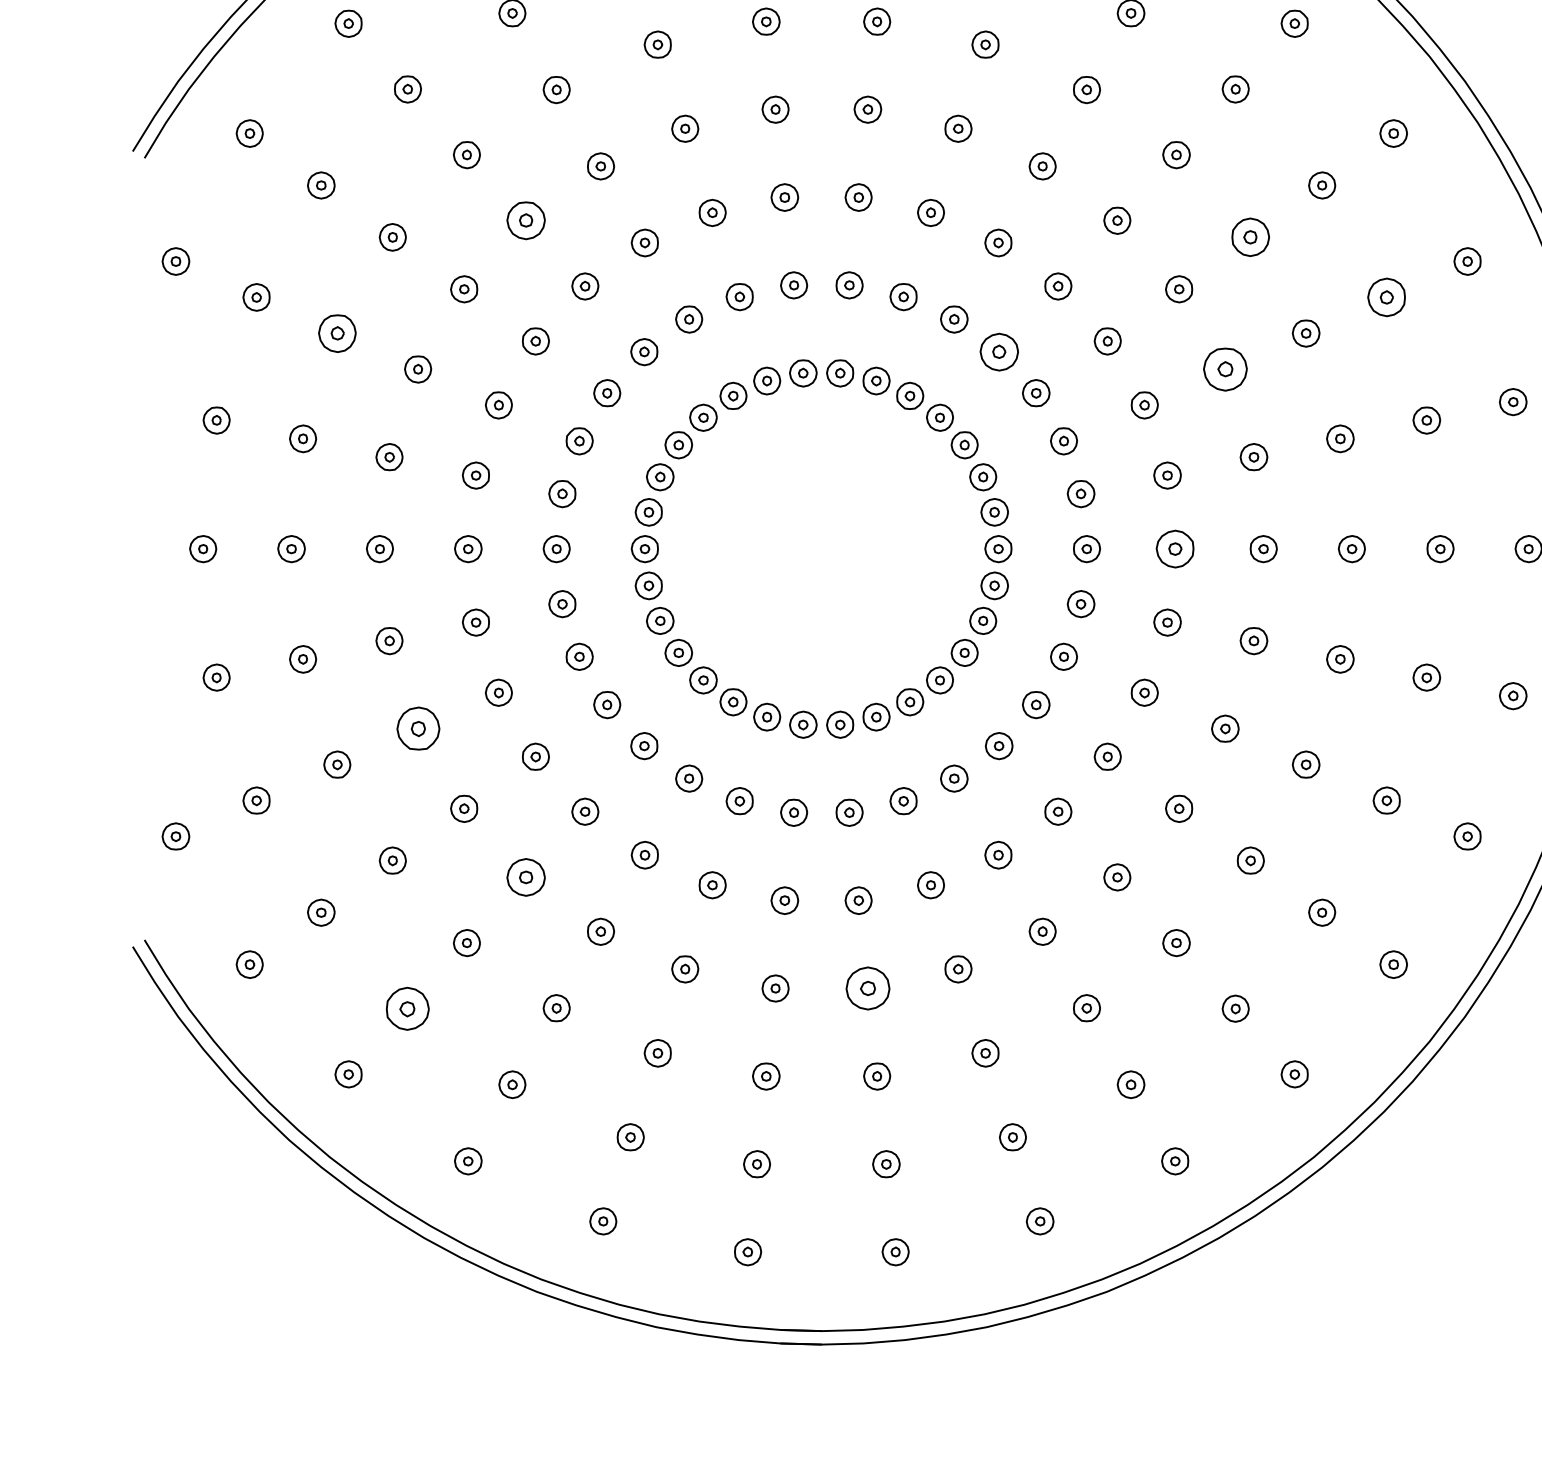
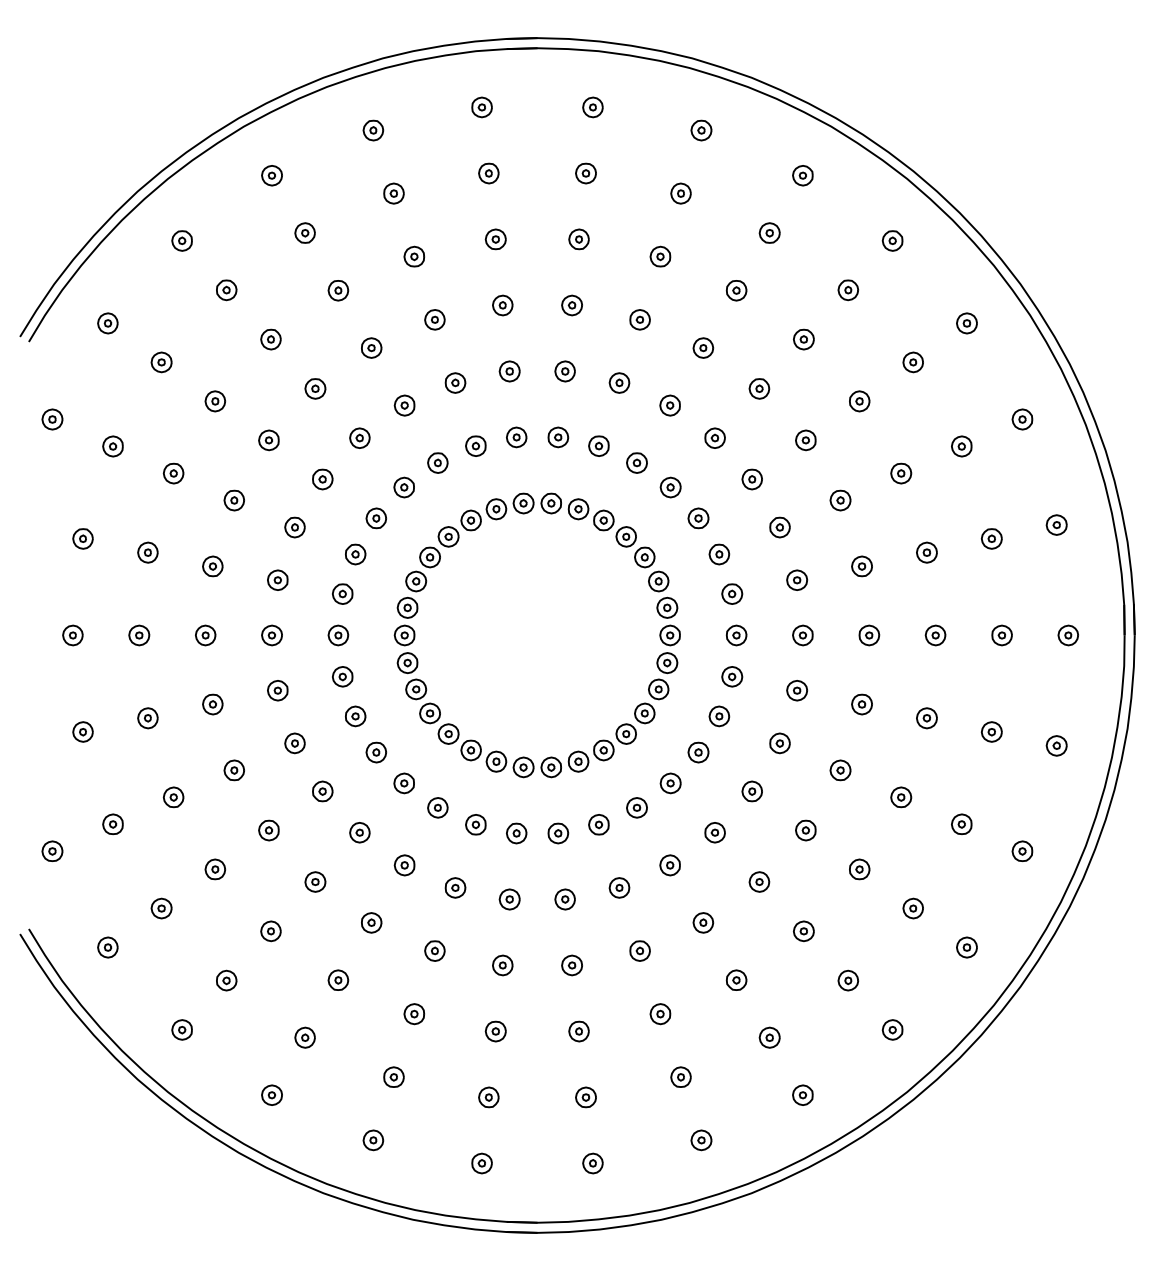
part: (526, 220) -> (315, 388), size x0.71
part: (1250, 237) -> (859, 401), size x0.71
part: (1386, 297) -> (961, 446), size x0.71
part: (337, 333) -> (173, 473), size x0.71
part: (998, 352) -> (670, 487), size x0.71
part: (1225, 369) -> (840, 500), size x0.62
part: (1174, 549) -> (802, 635), size x0.71
part: (416, 728) -> (233, 770), size x0.62
part: (526, 876) -> (315, 881), size x0.71
part: (867, 988) -> (571, 965), size x0.62
part: (407, 1008) -> (226, 980), size x0.62

